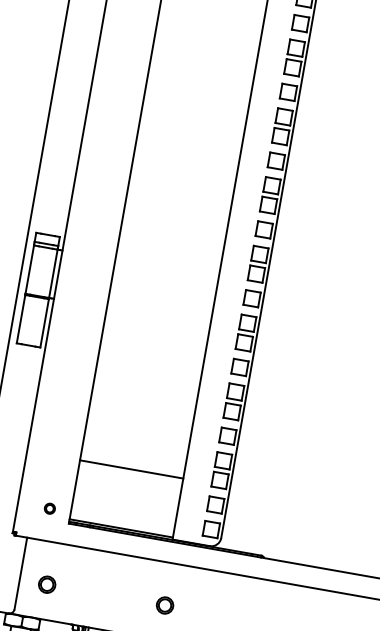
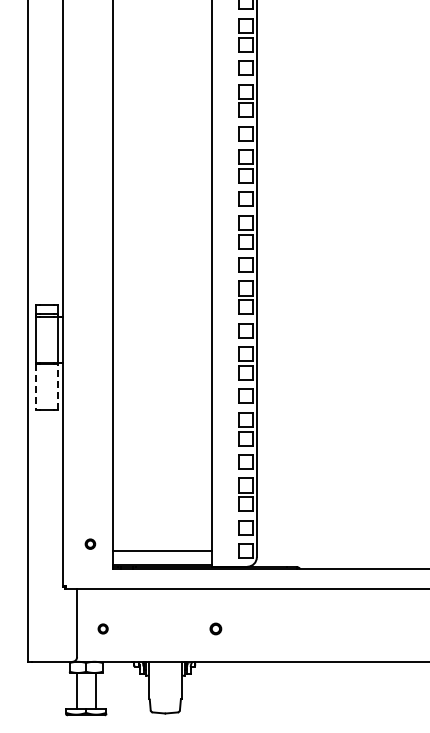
line: (20, 319) -> (35, 387), solid -> dashed
line: (45, 322) -> (58, 386), solid -> dashed
line: (131, 469) -> (162, 551), moved
part: (50, 508) -> (90, 543), moved
part: (46, 584) -> (102, 628), size x0.6
circle: (164, 604) -> (215, 628), size x0.7

